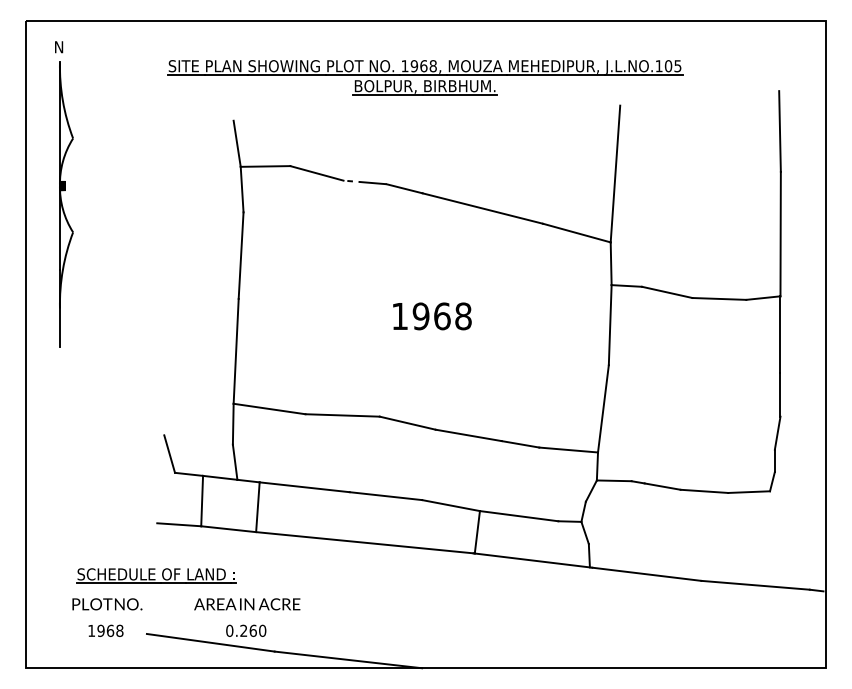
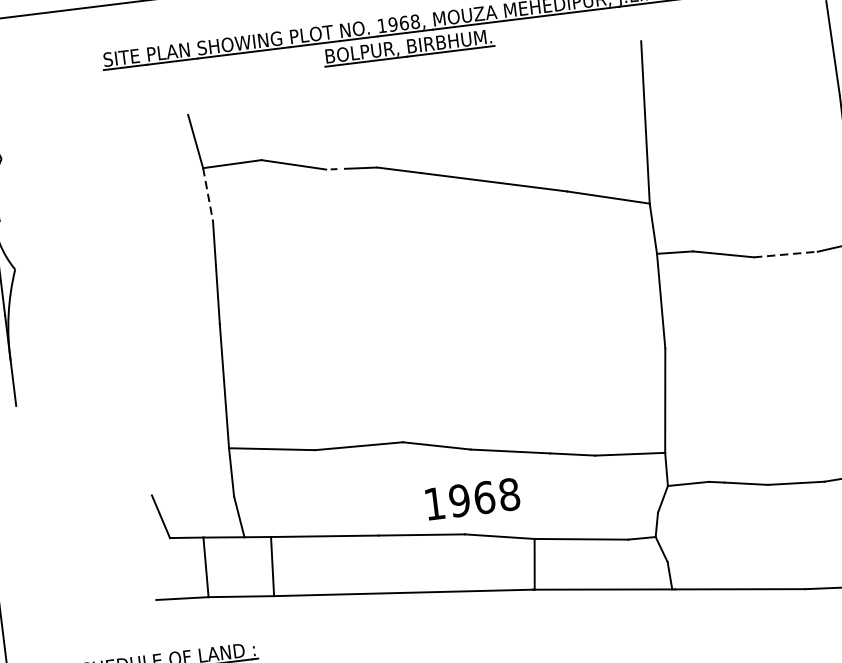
line: (242, 189) -> (208, 194), solid -> dashed
line: (719, 298) -> (785, 253), solid -> dashed
text: (432, 316) -> (473, 499), moved

